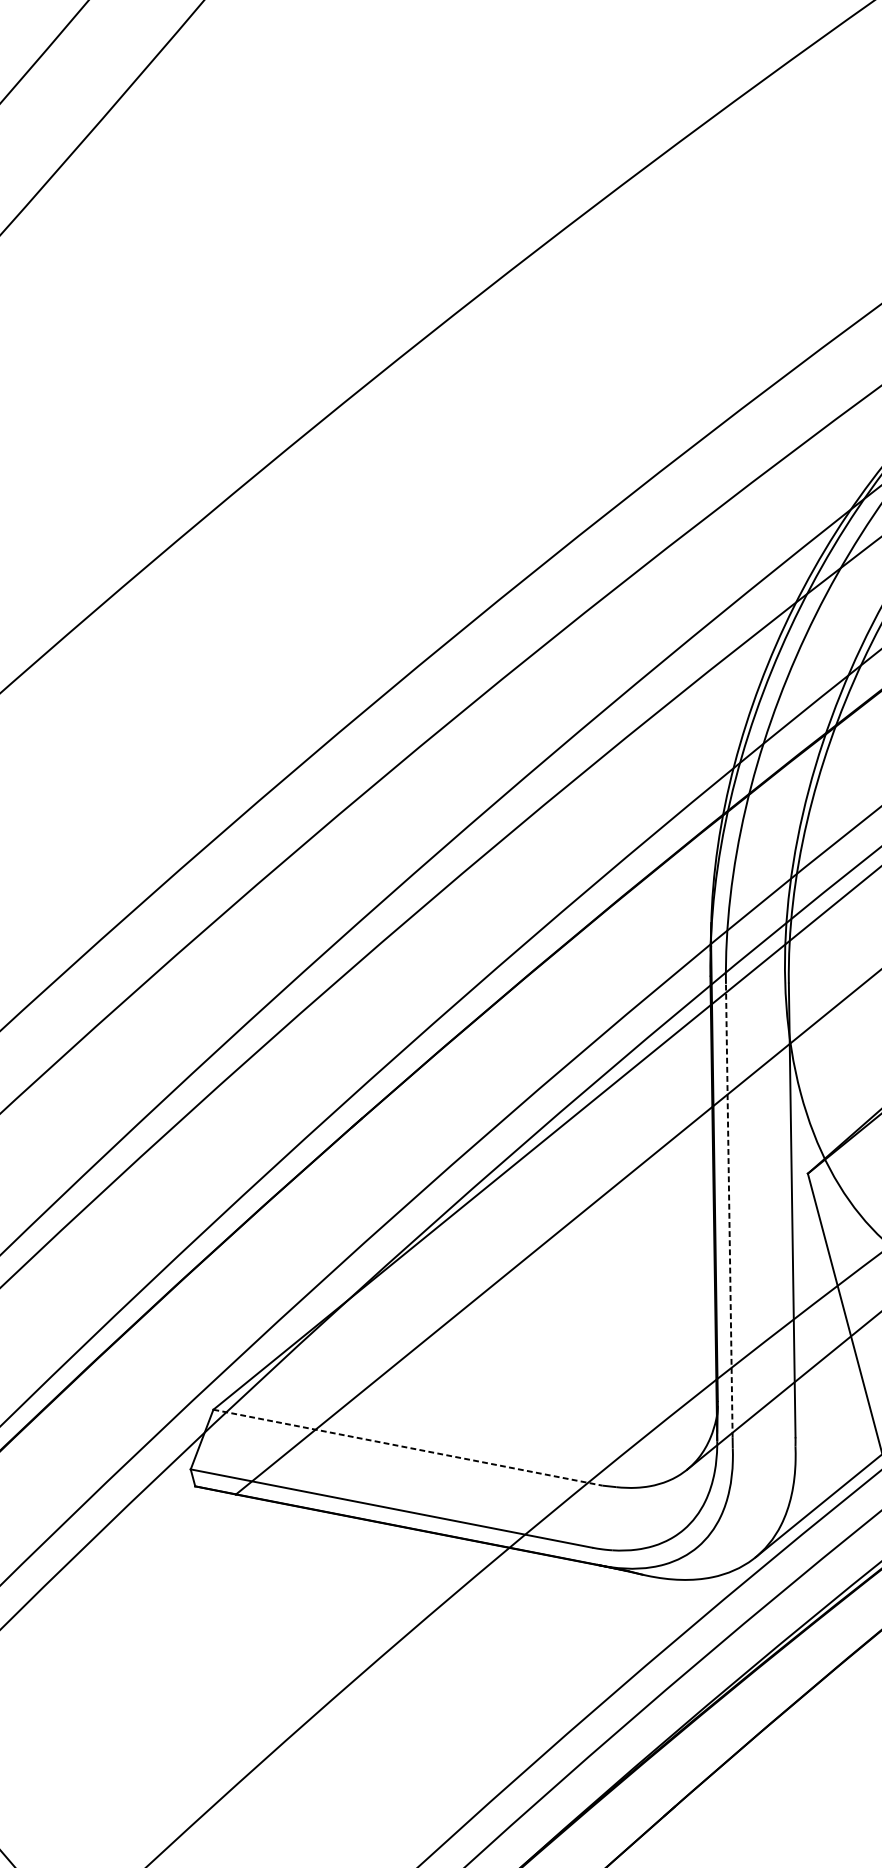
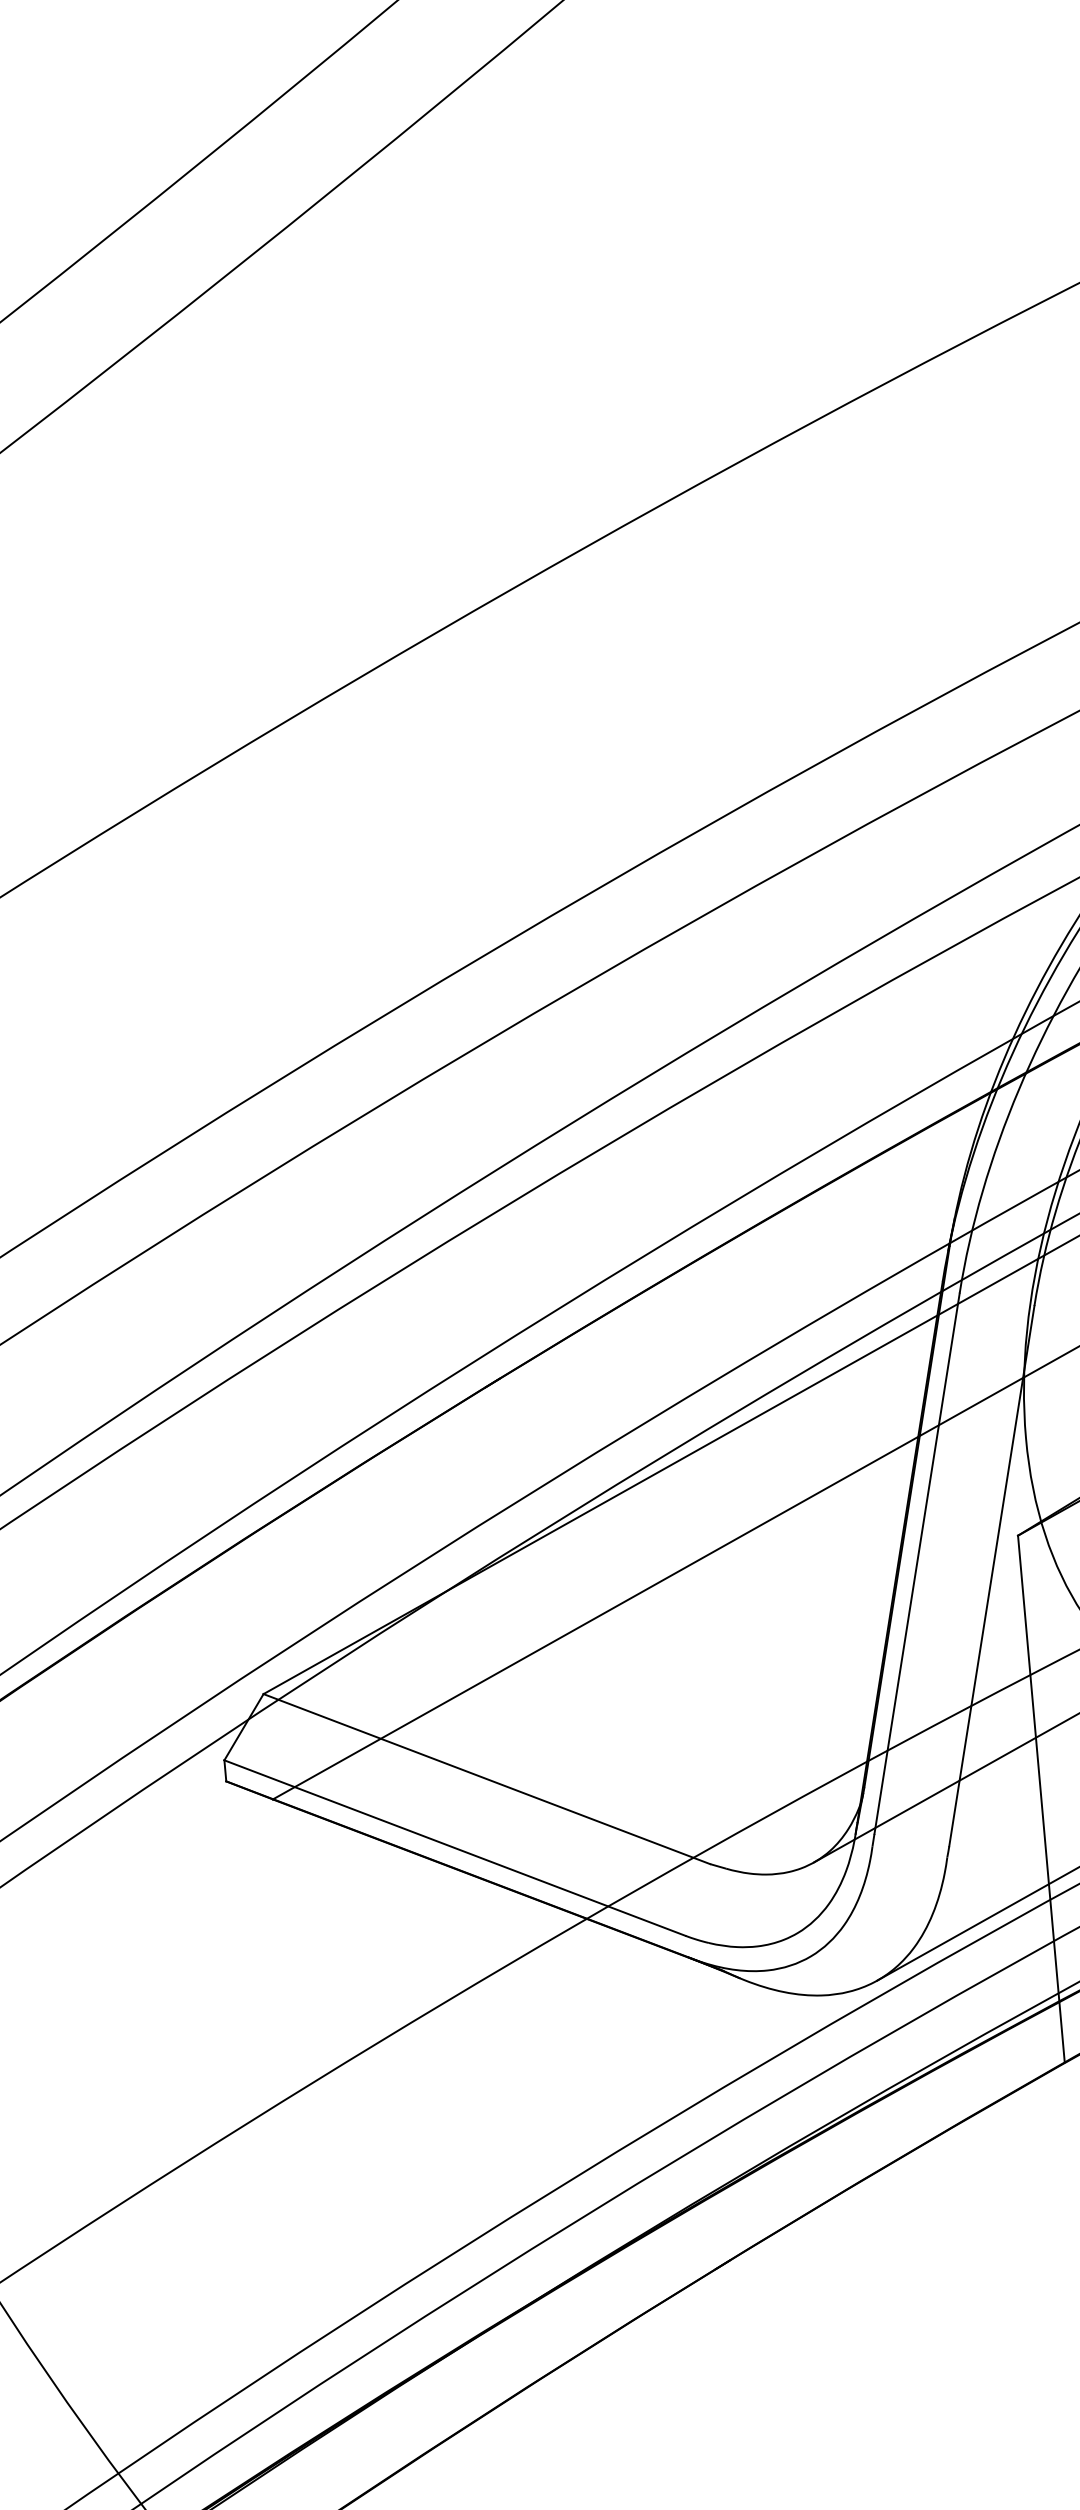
line: (729, 1210) -> (917, 1563), dashed -> solid
line: (407, 1448) -> (486, 1779), dashed -> solid

